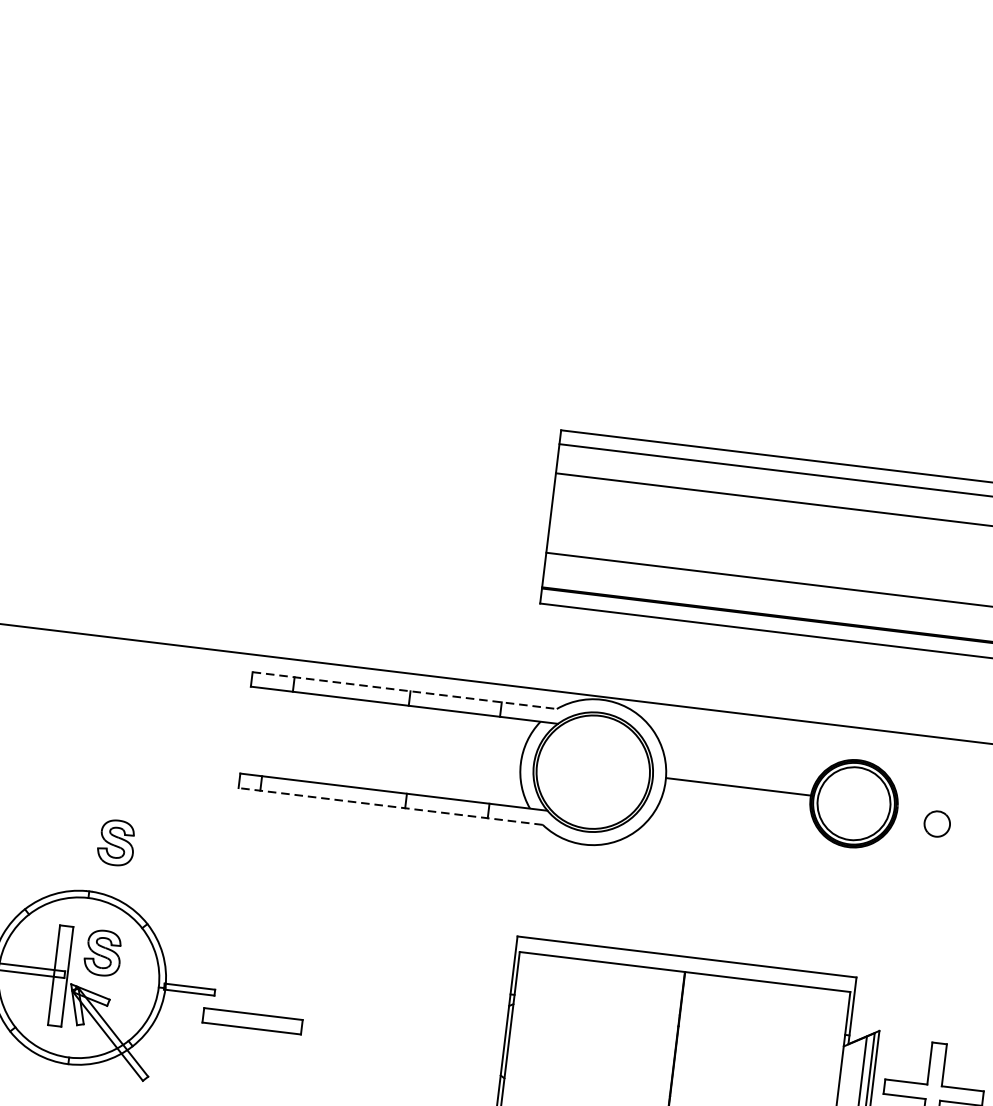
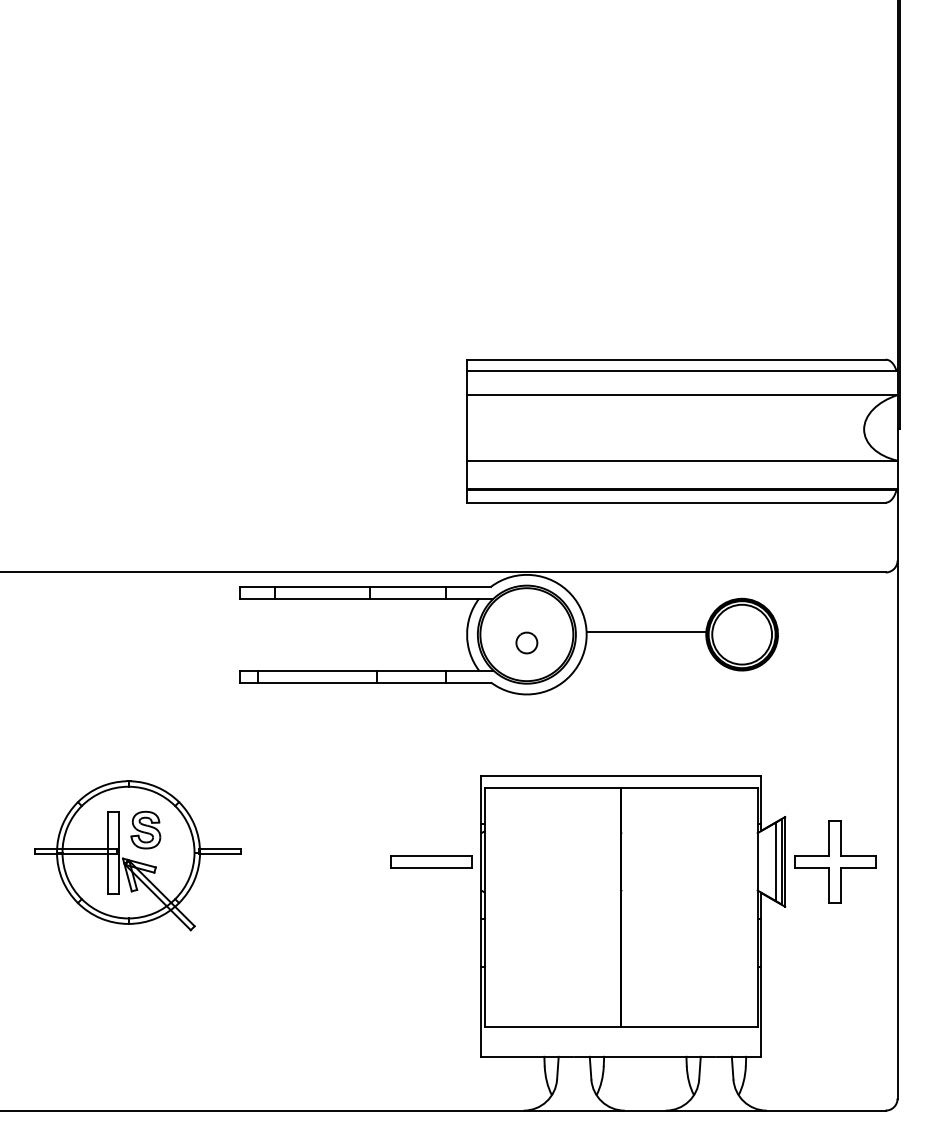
line: (404, 690) -> (365, 586), dashed -> solid
line: (390, 806) -> (365, 682), dashed -> solid
part: (936, 823) -> (526, 642), moved
part: (116, 842) -> (145, 738), removed
part: (253, 1020) -> (431, 861), moved

